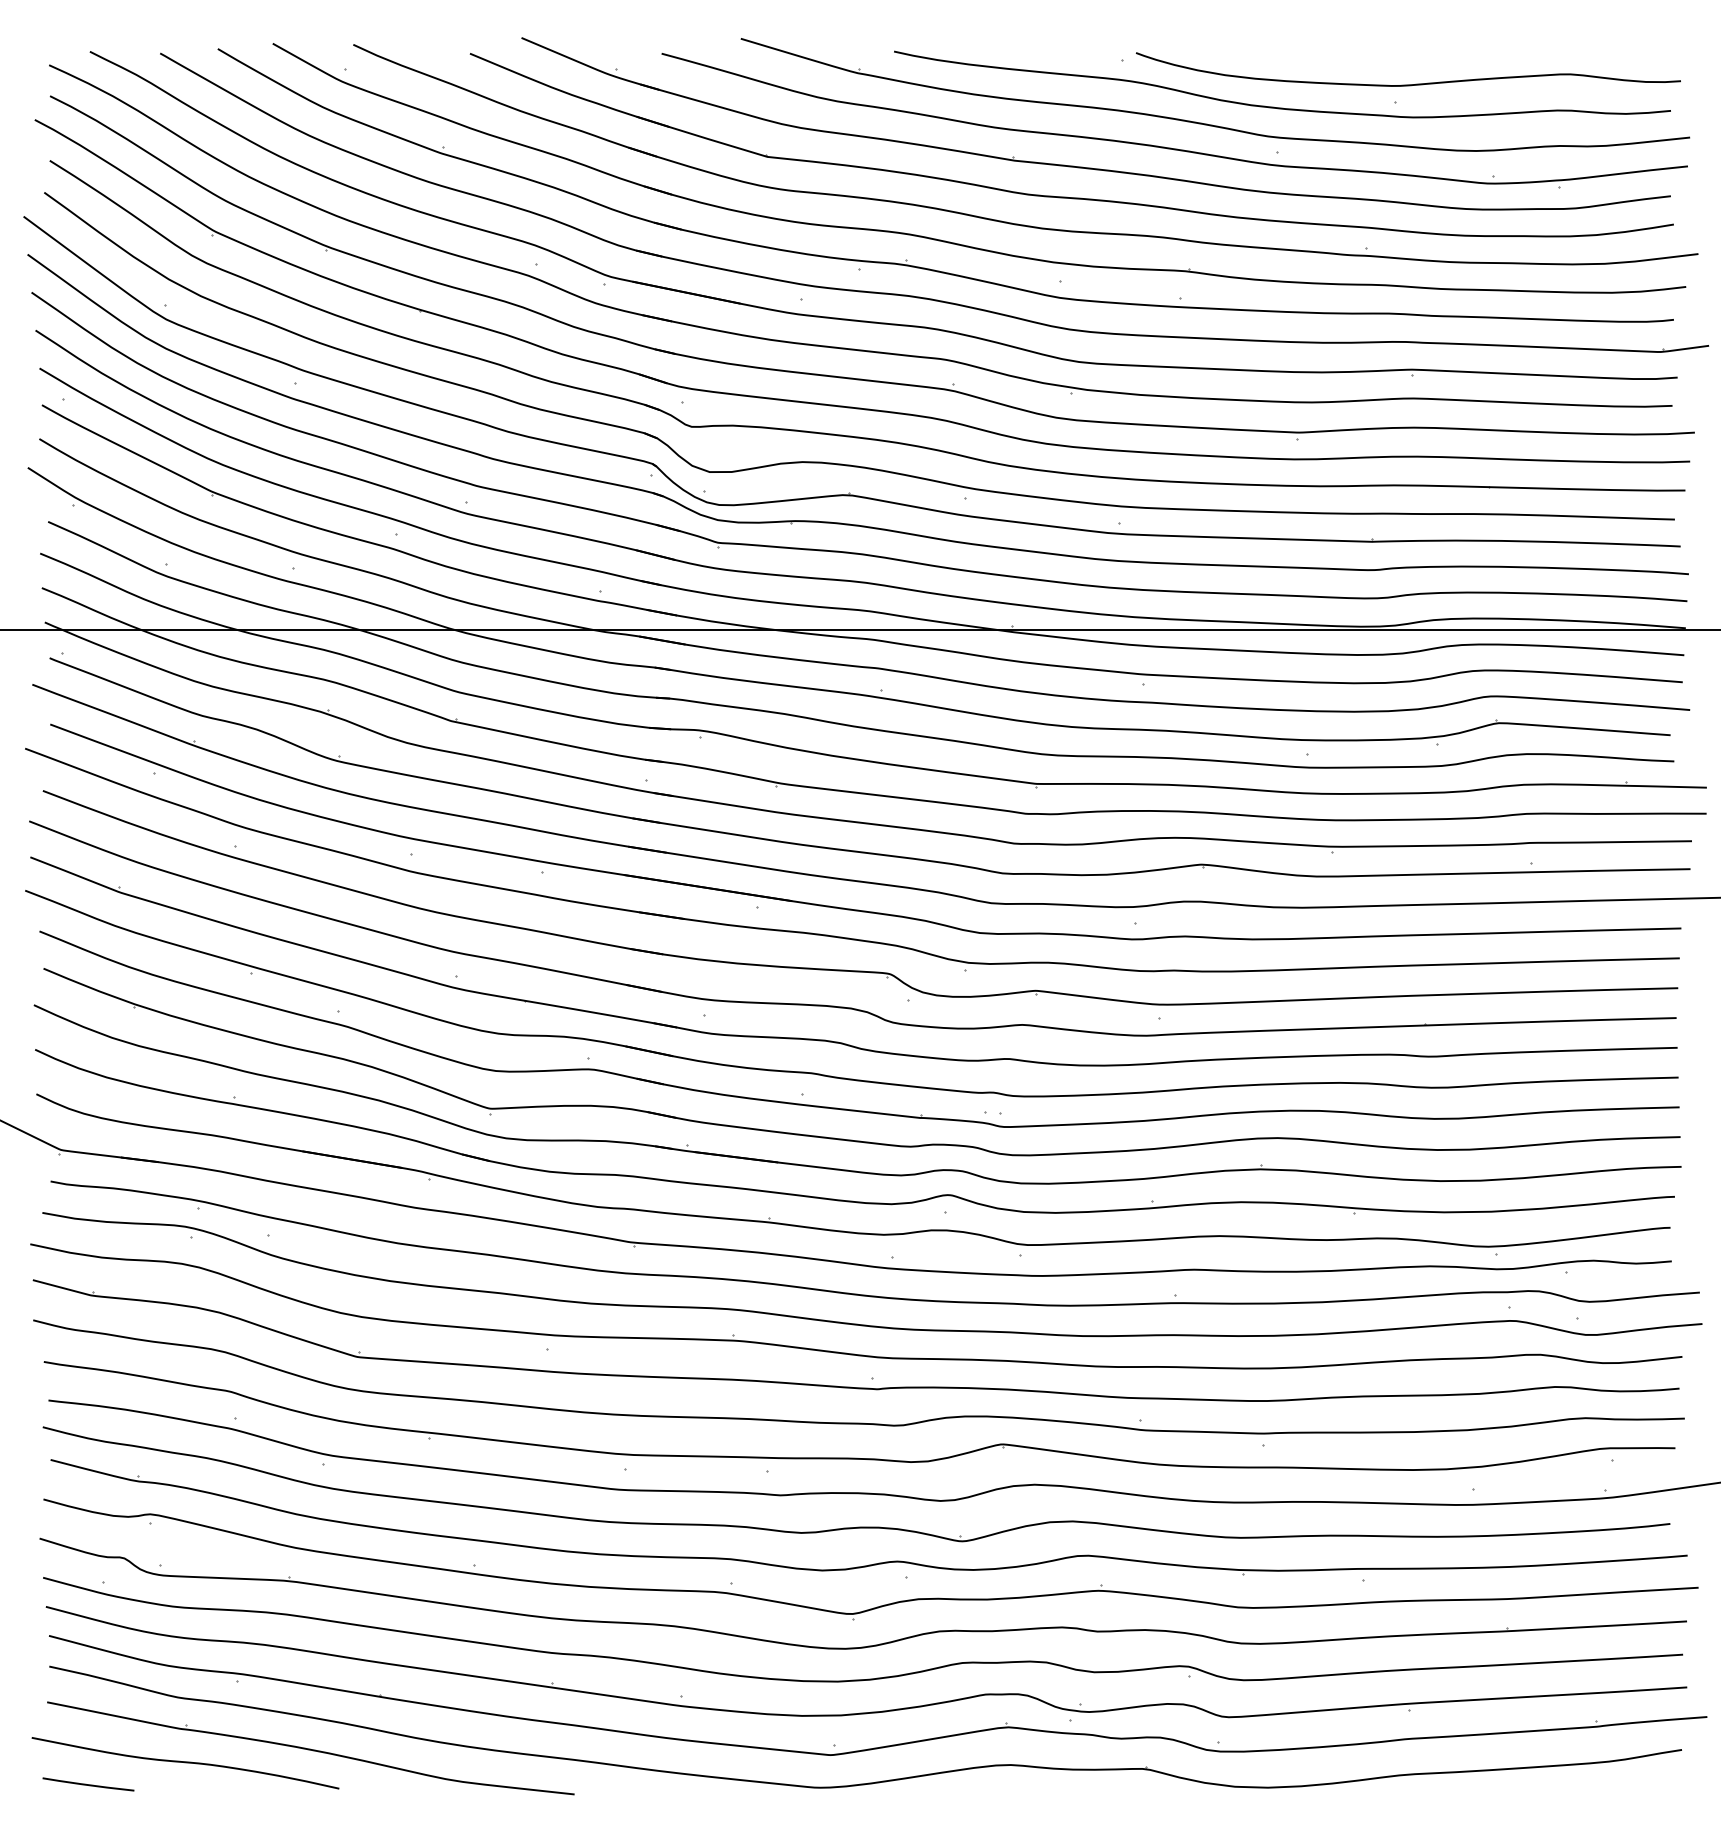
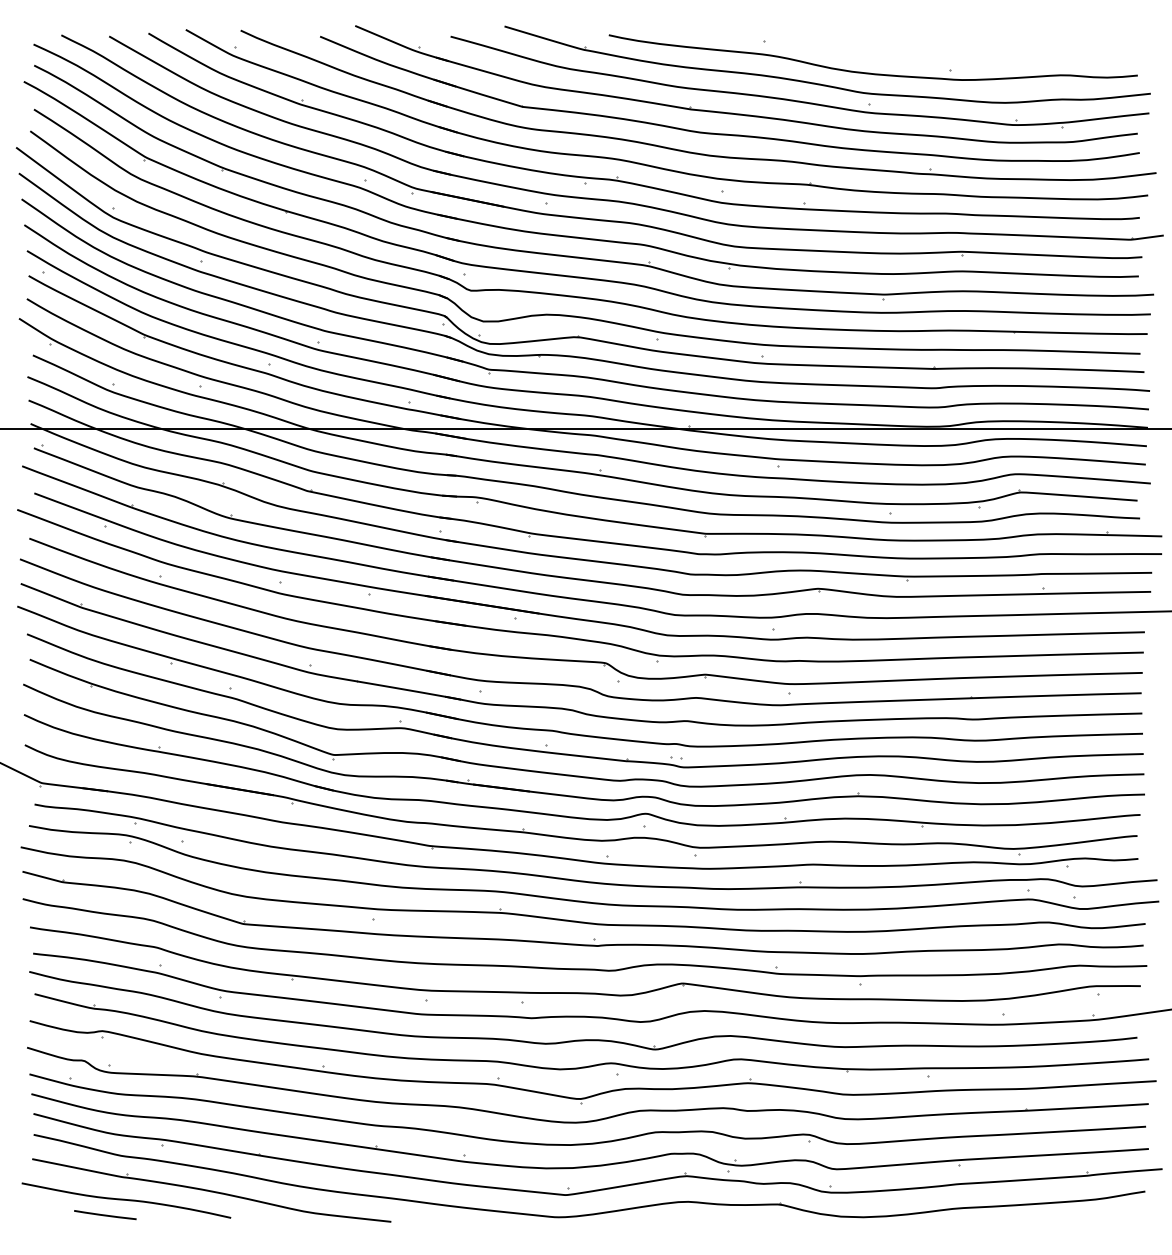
curve: (1407, 84) -> (958, 57), removed
line: (88, 1785) -> (105, 1215), moved

